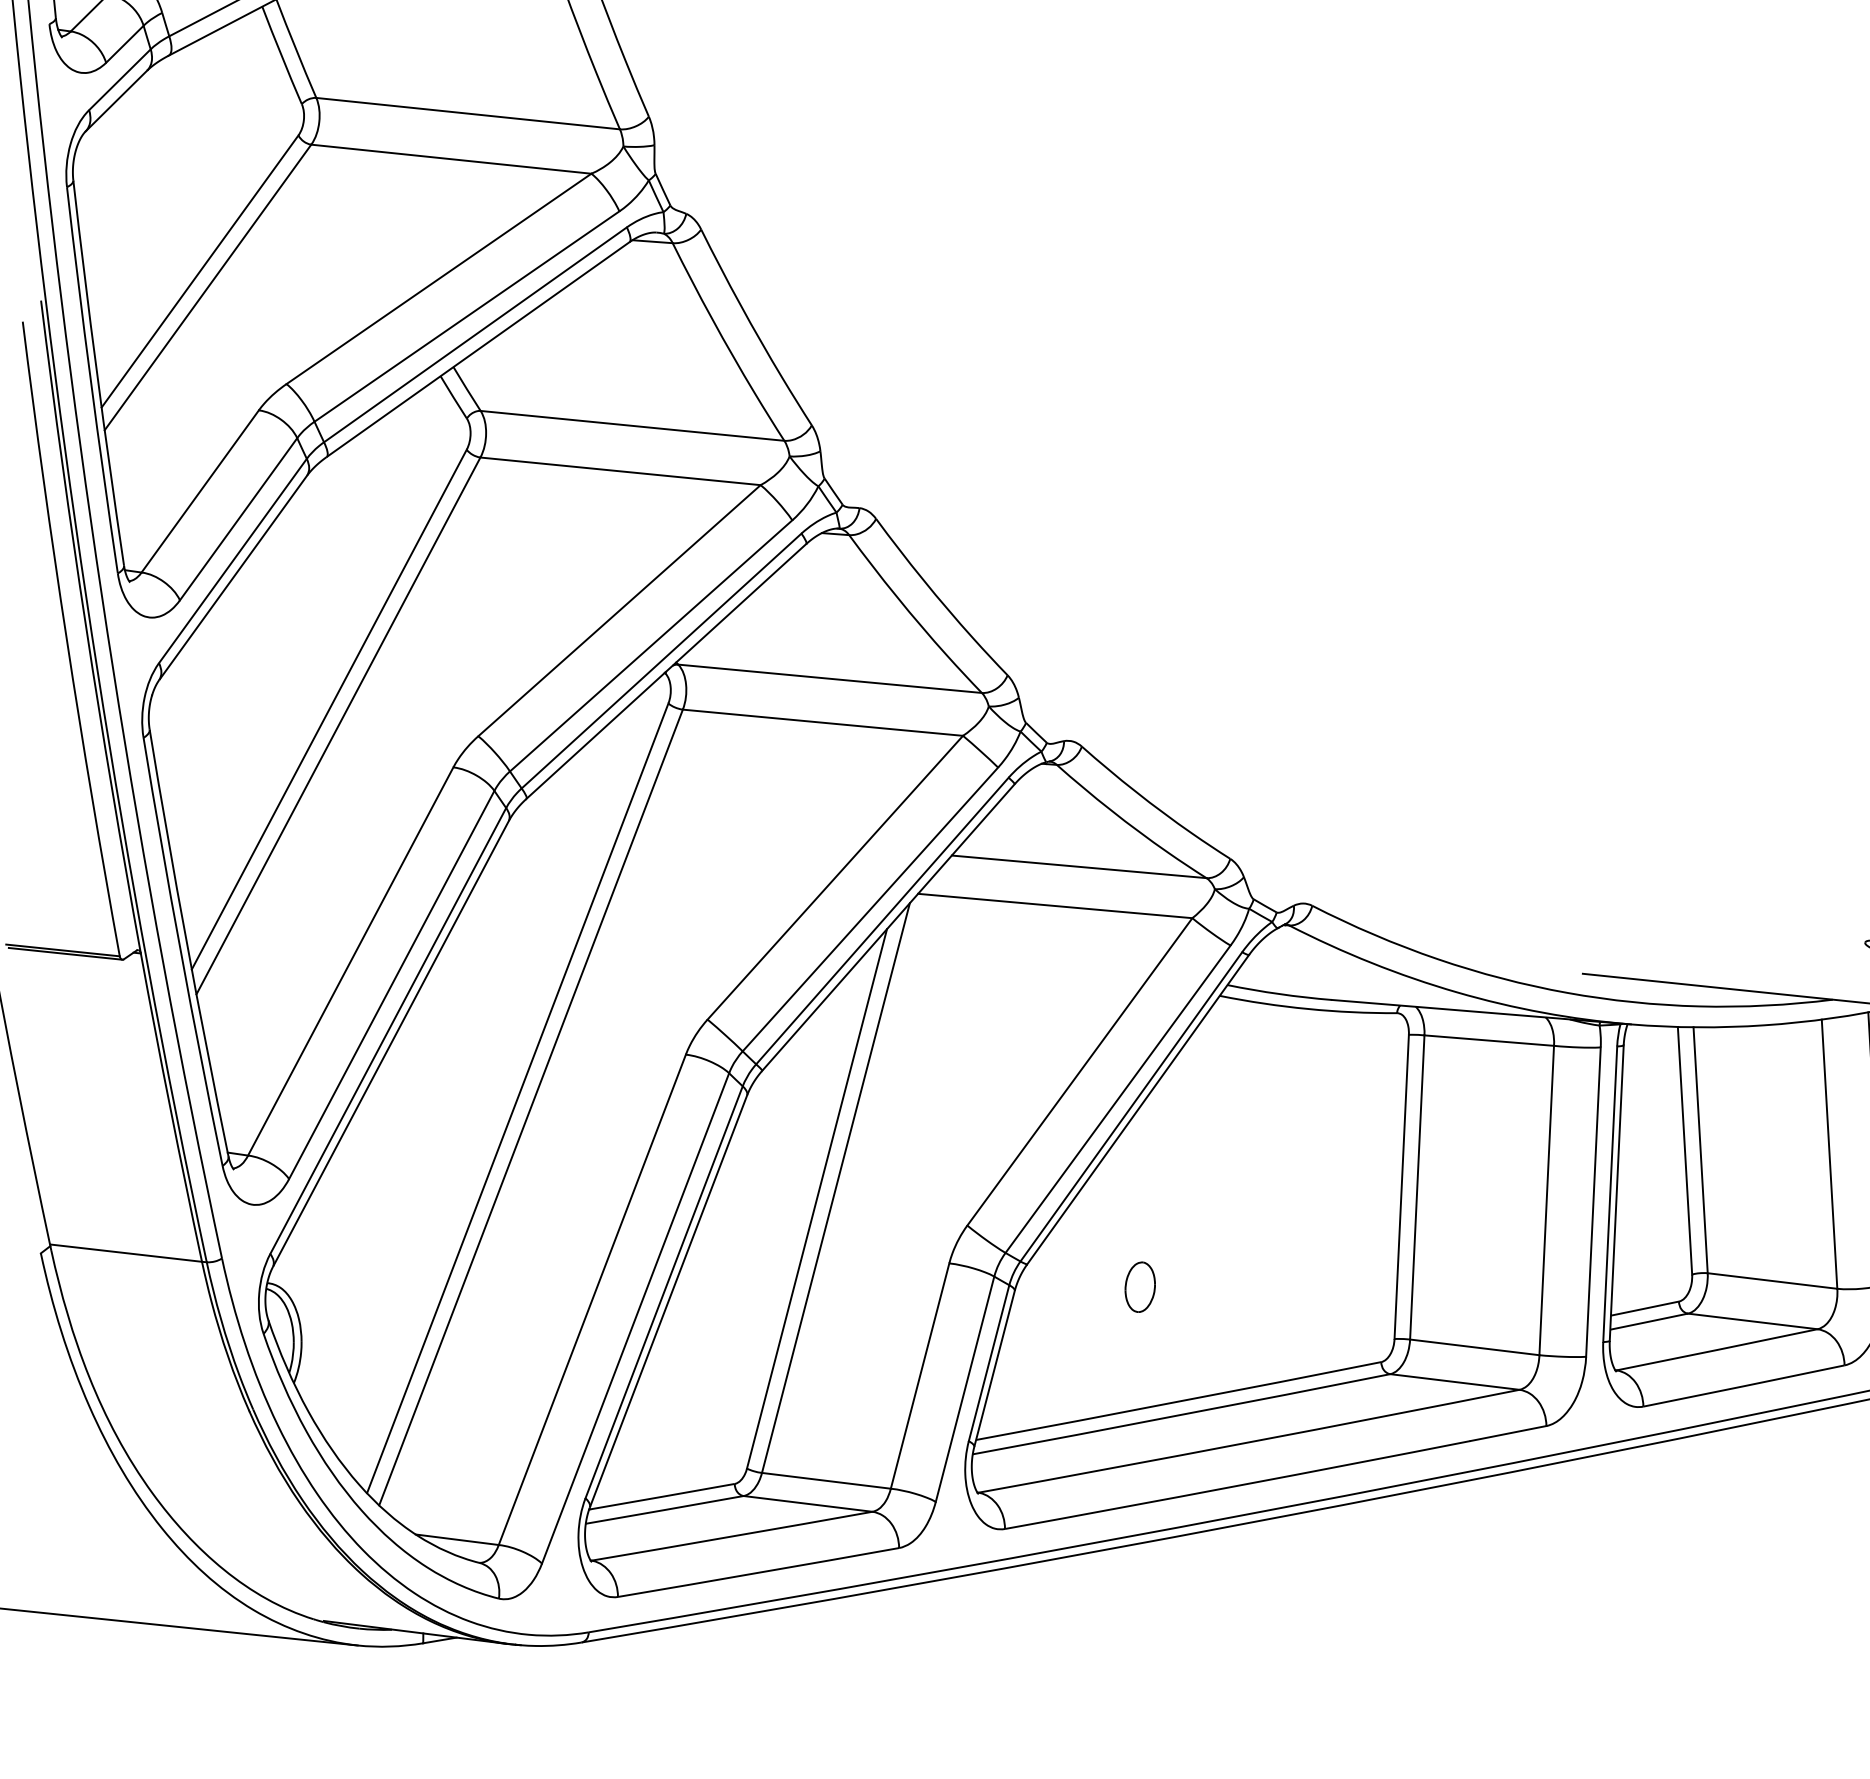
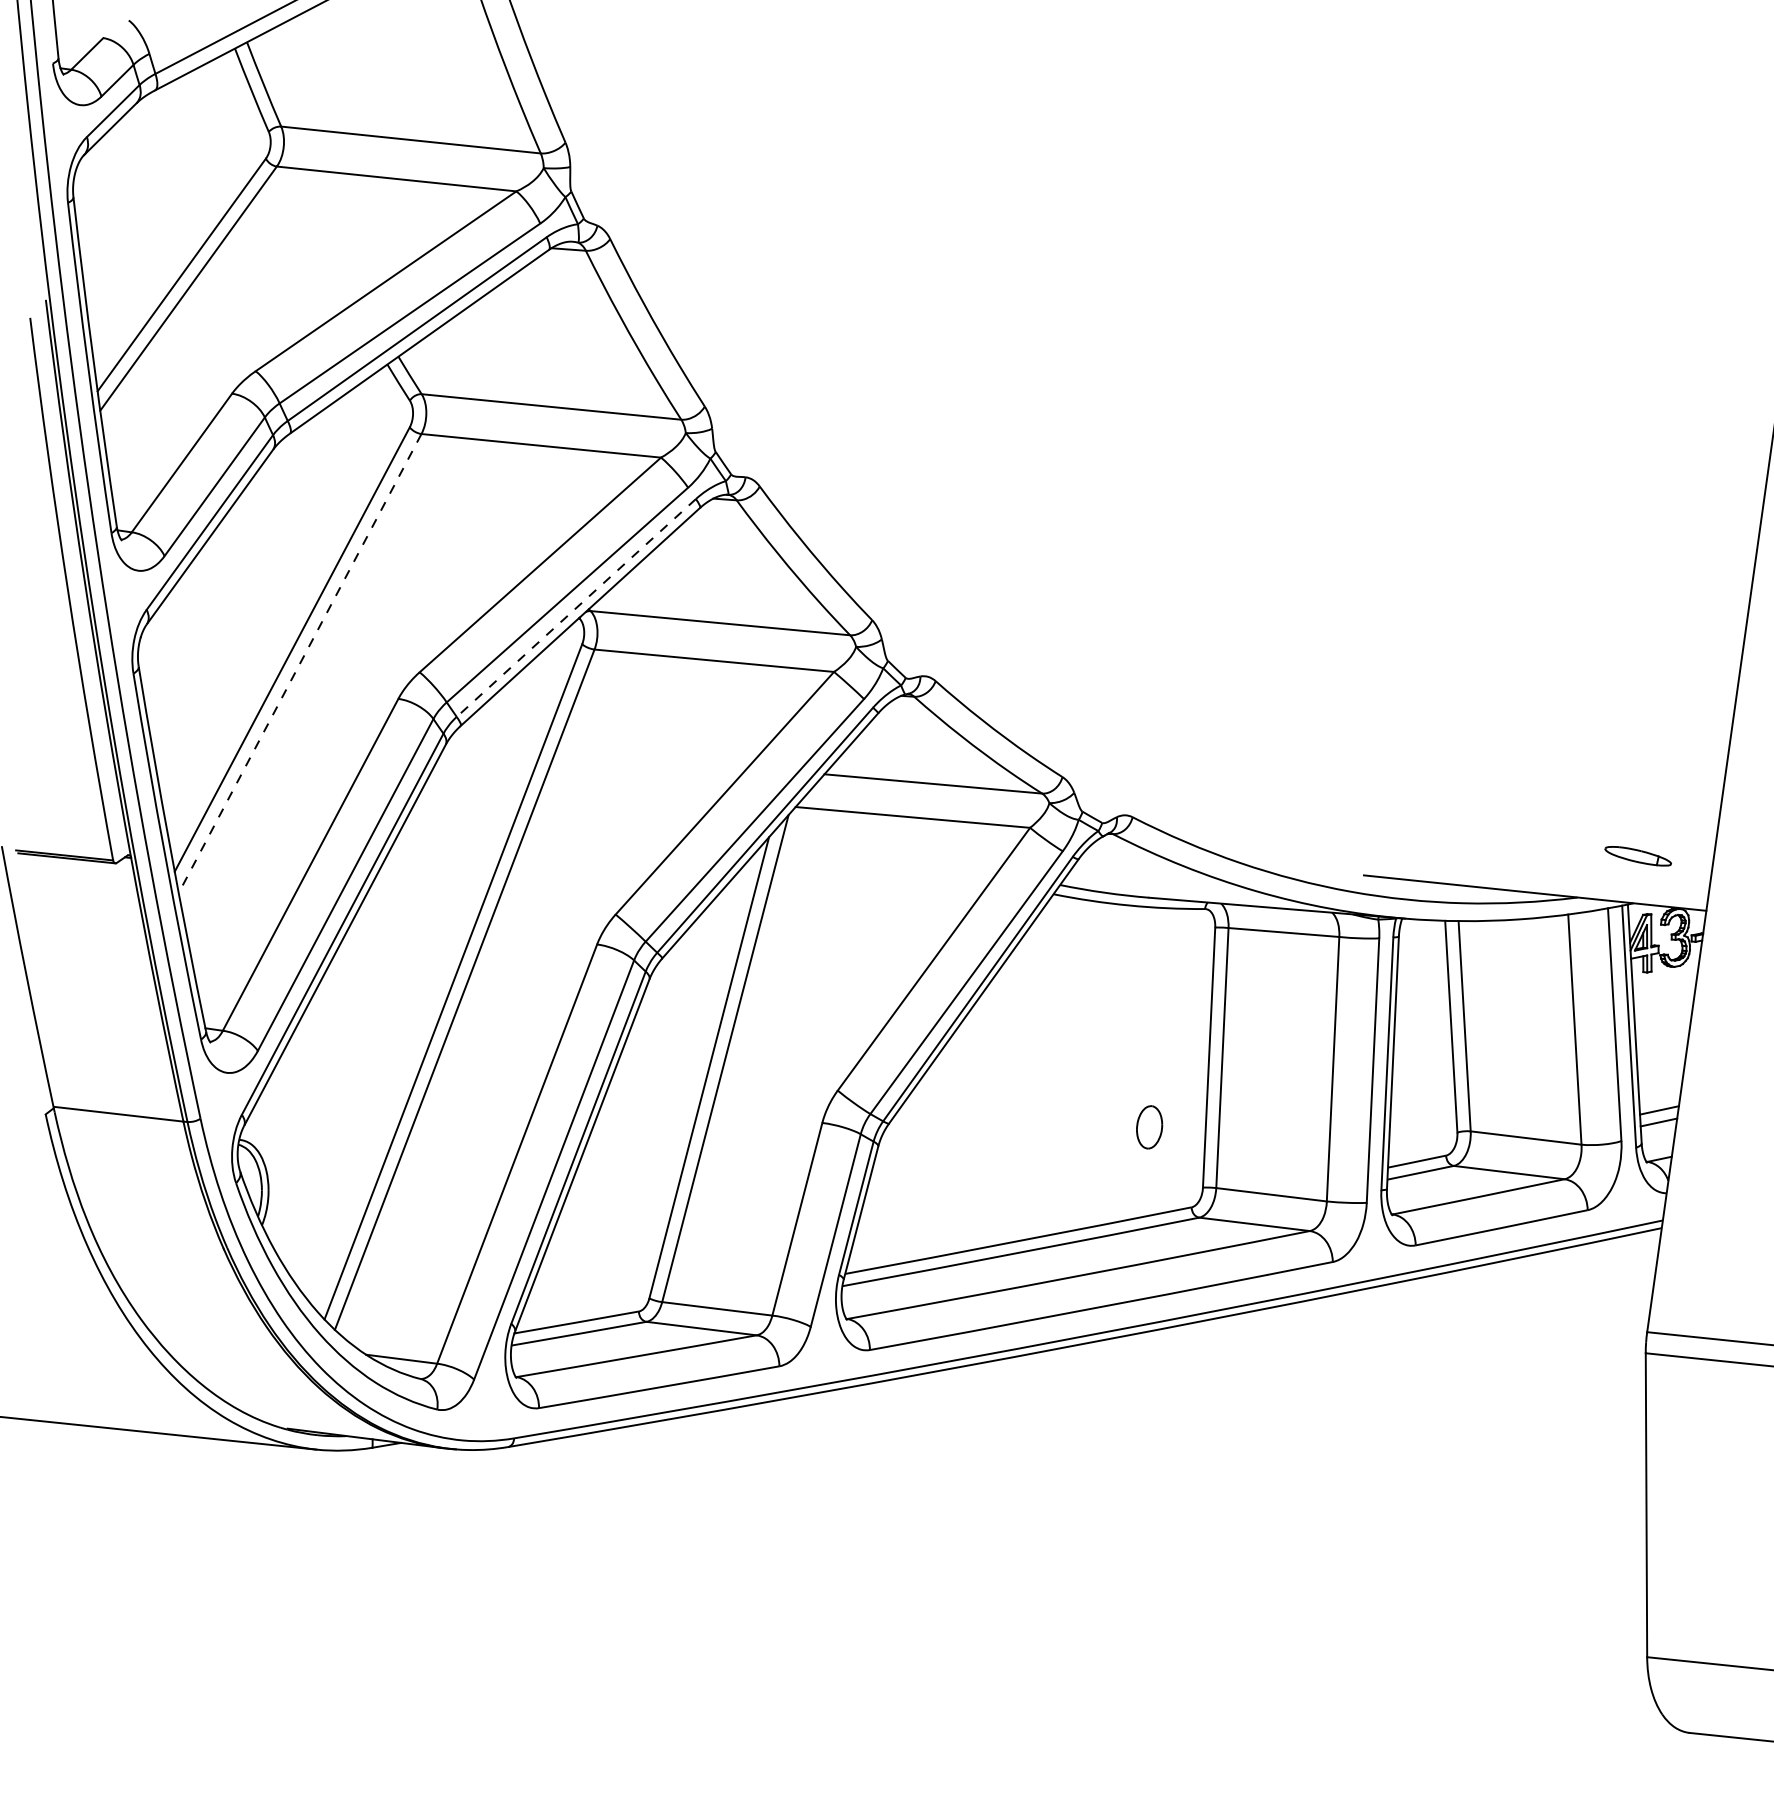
line: (661, 661) -> (576, 608), solid -> dashed
line: (338, 725) -> (300, 663), solid -> dashed
part: (1140, 1287) -> (1149, 1127), moved

